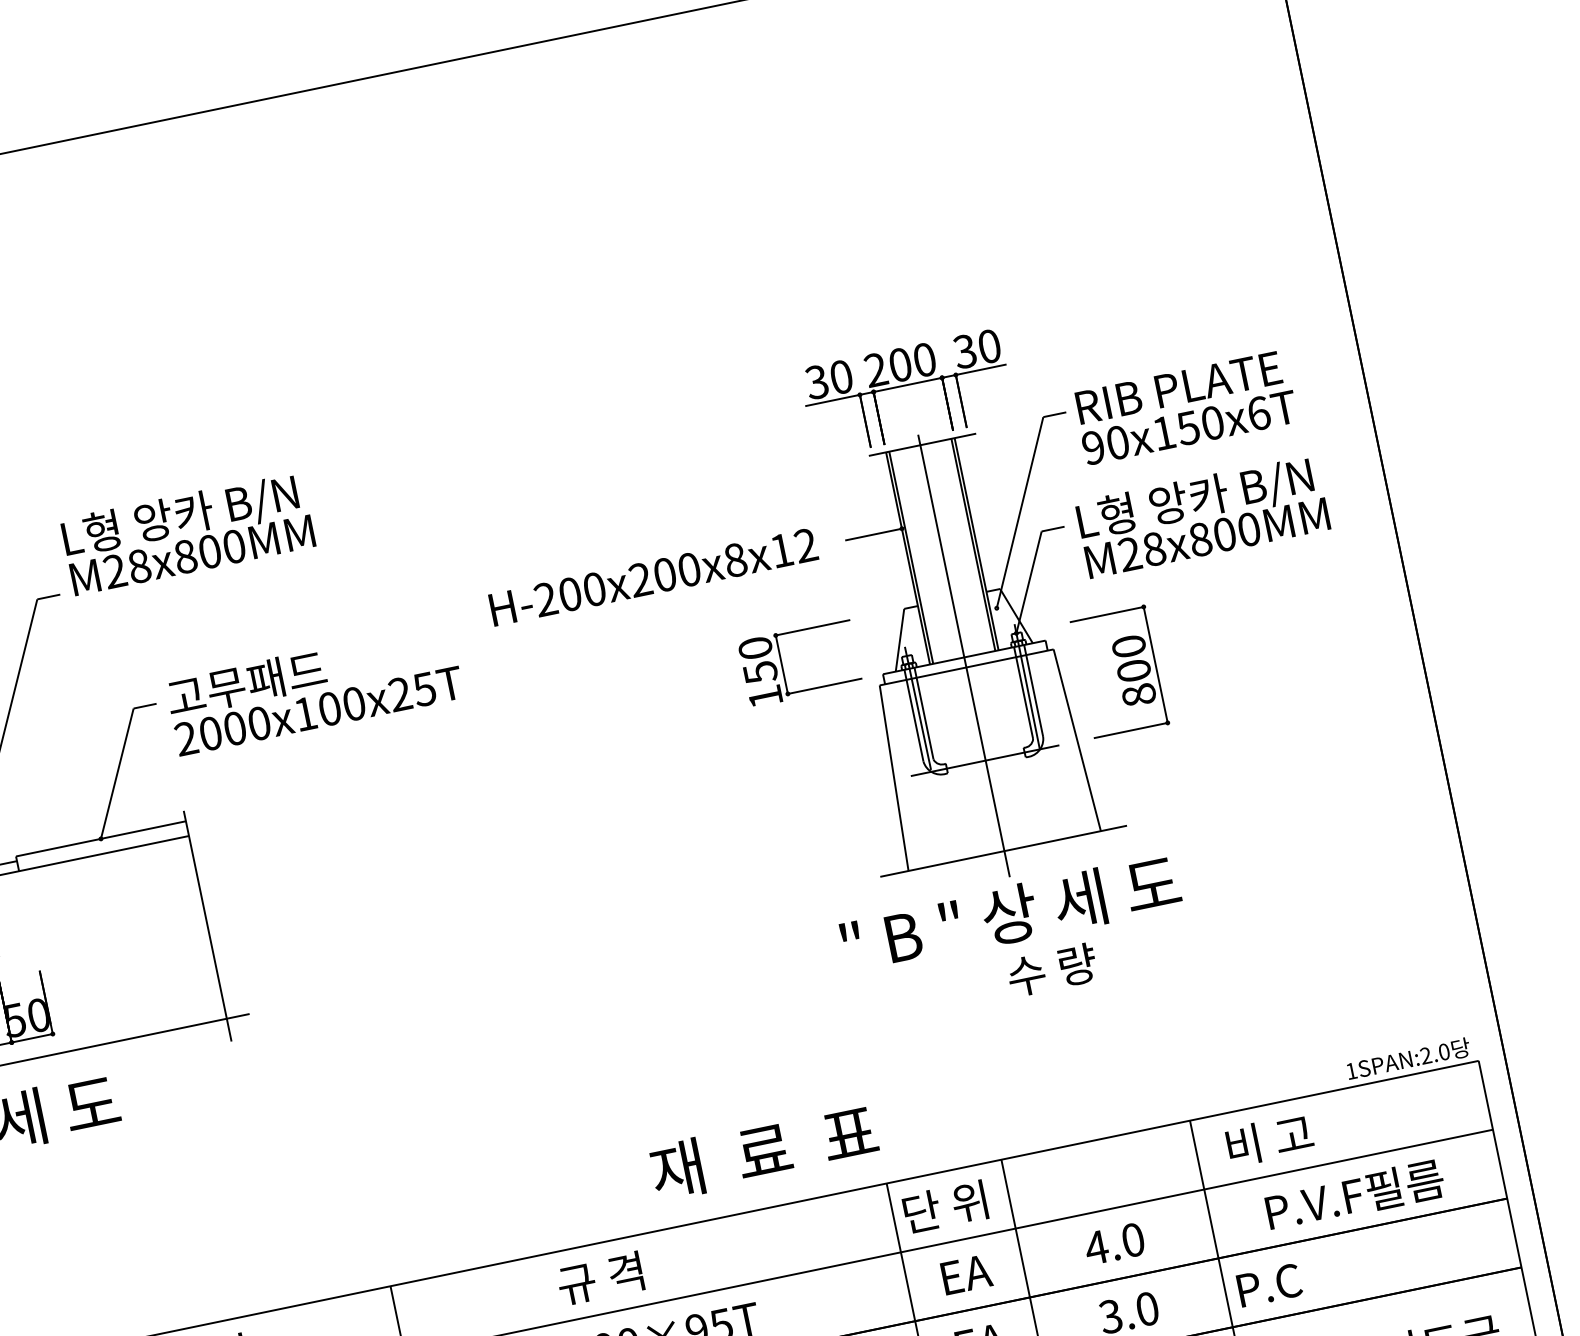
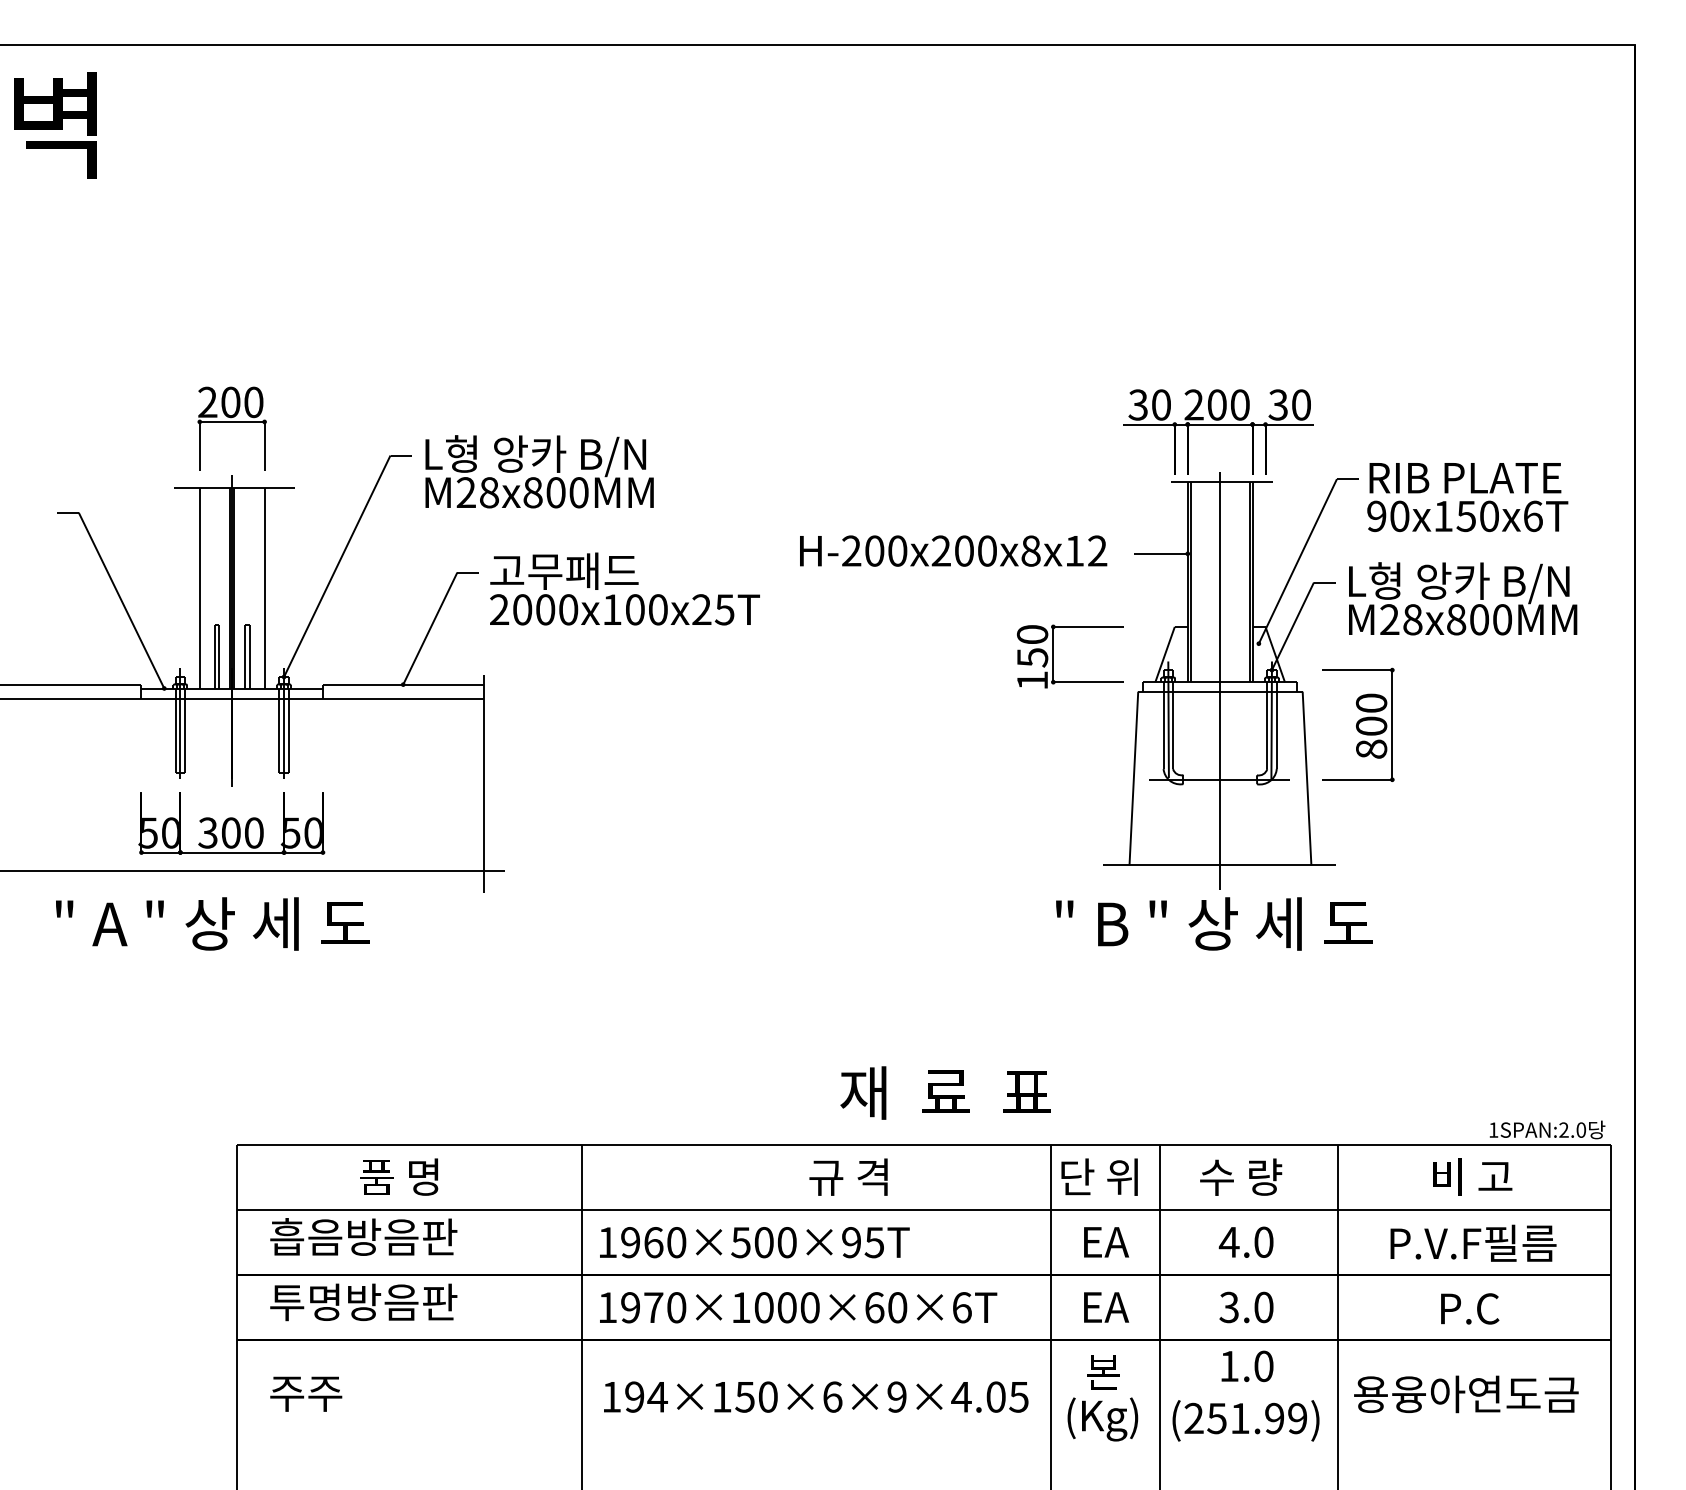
text: (187, 532) -> (539, 471), moved
text: (1052, 969) -> (1241, 1176), moved
text: (1269, 1139) -> (1472, 1176), moved
text: (600, 1277) -> (848, 1176), moved
text: (1269, 1284) -> (1470, 1308), moved

